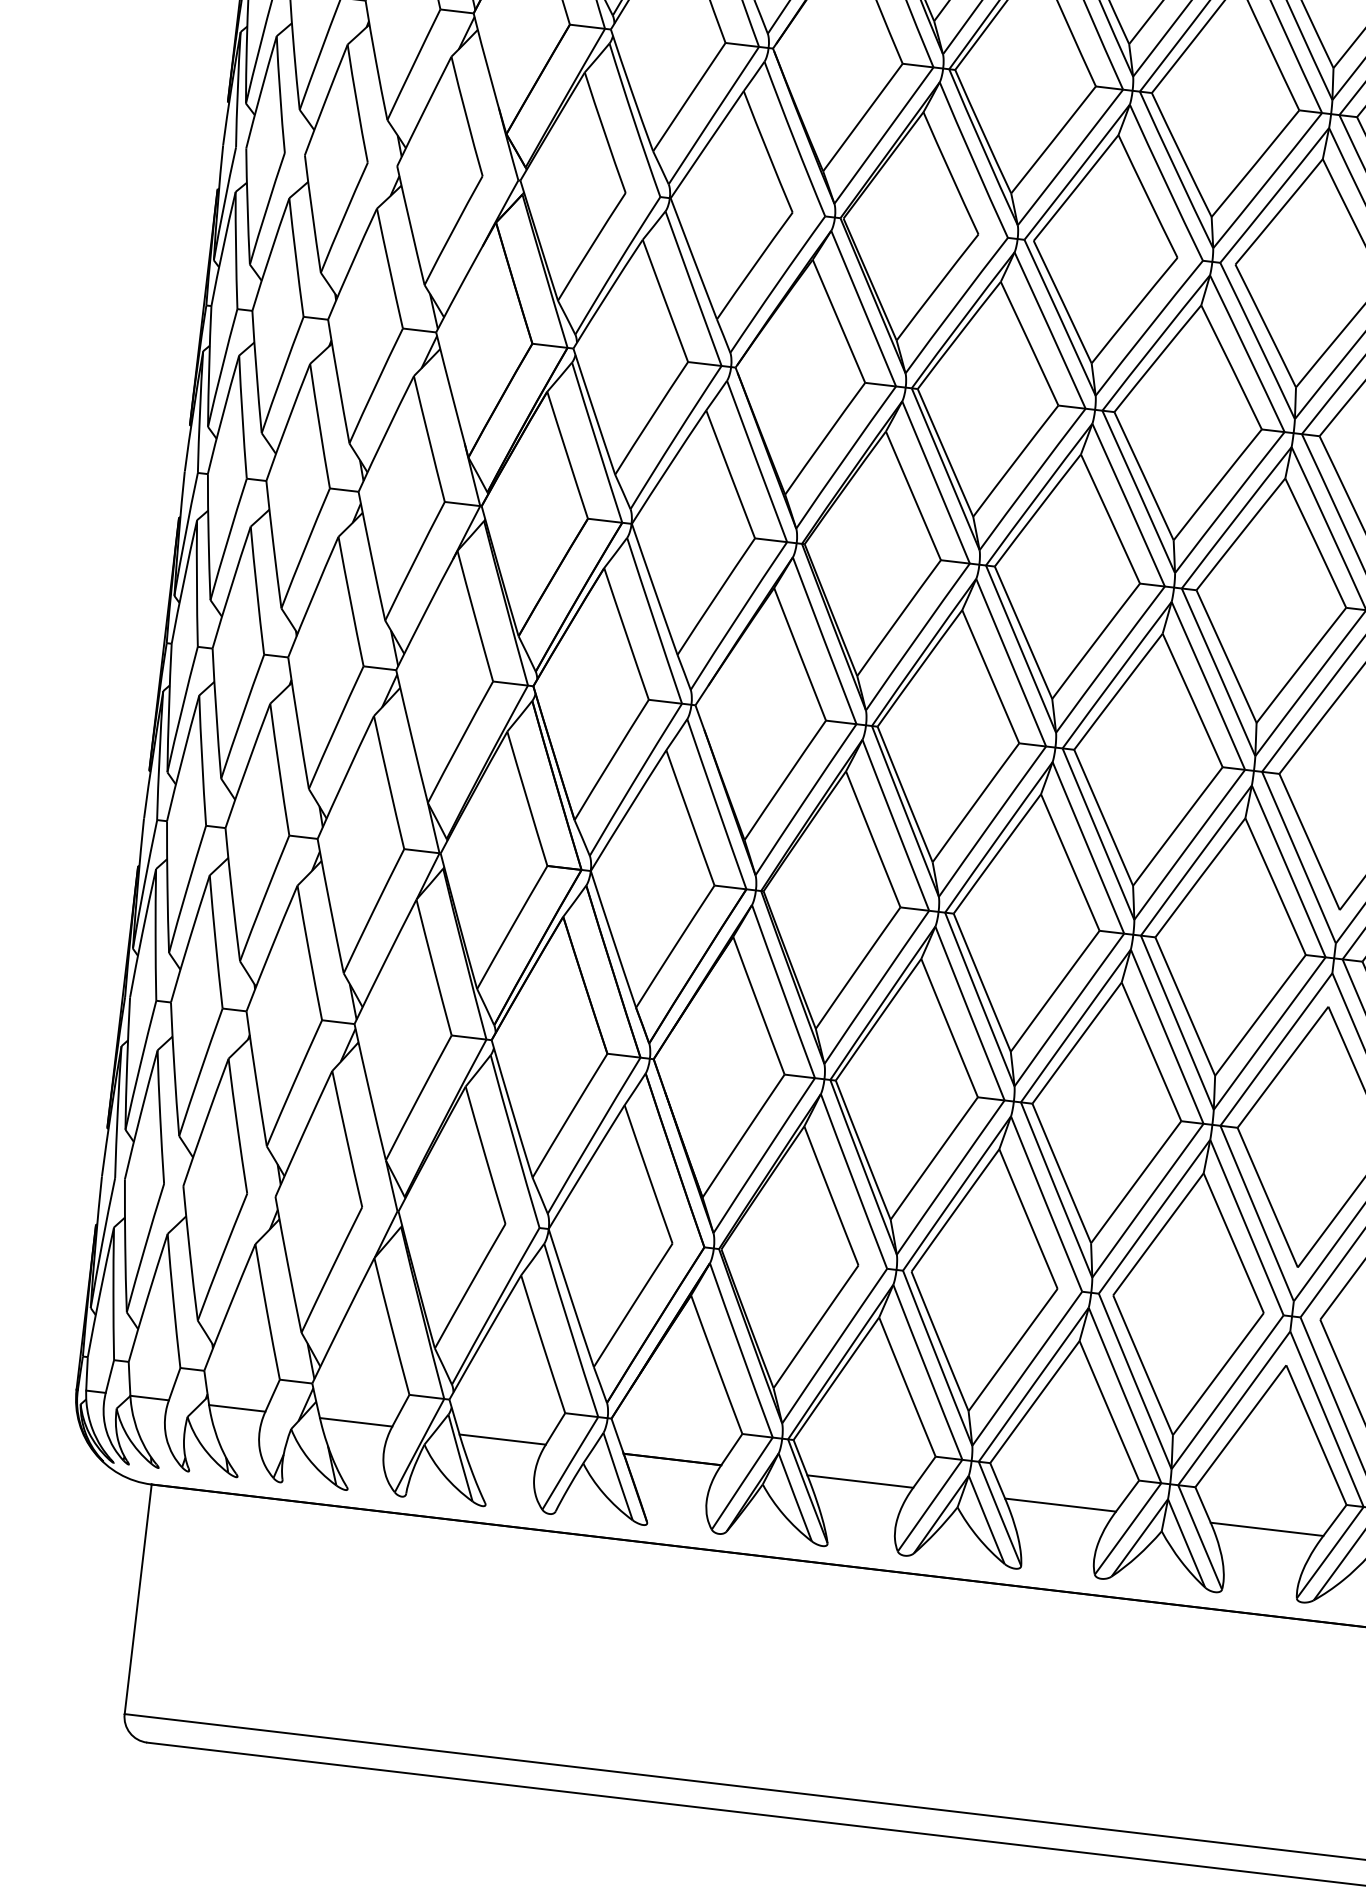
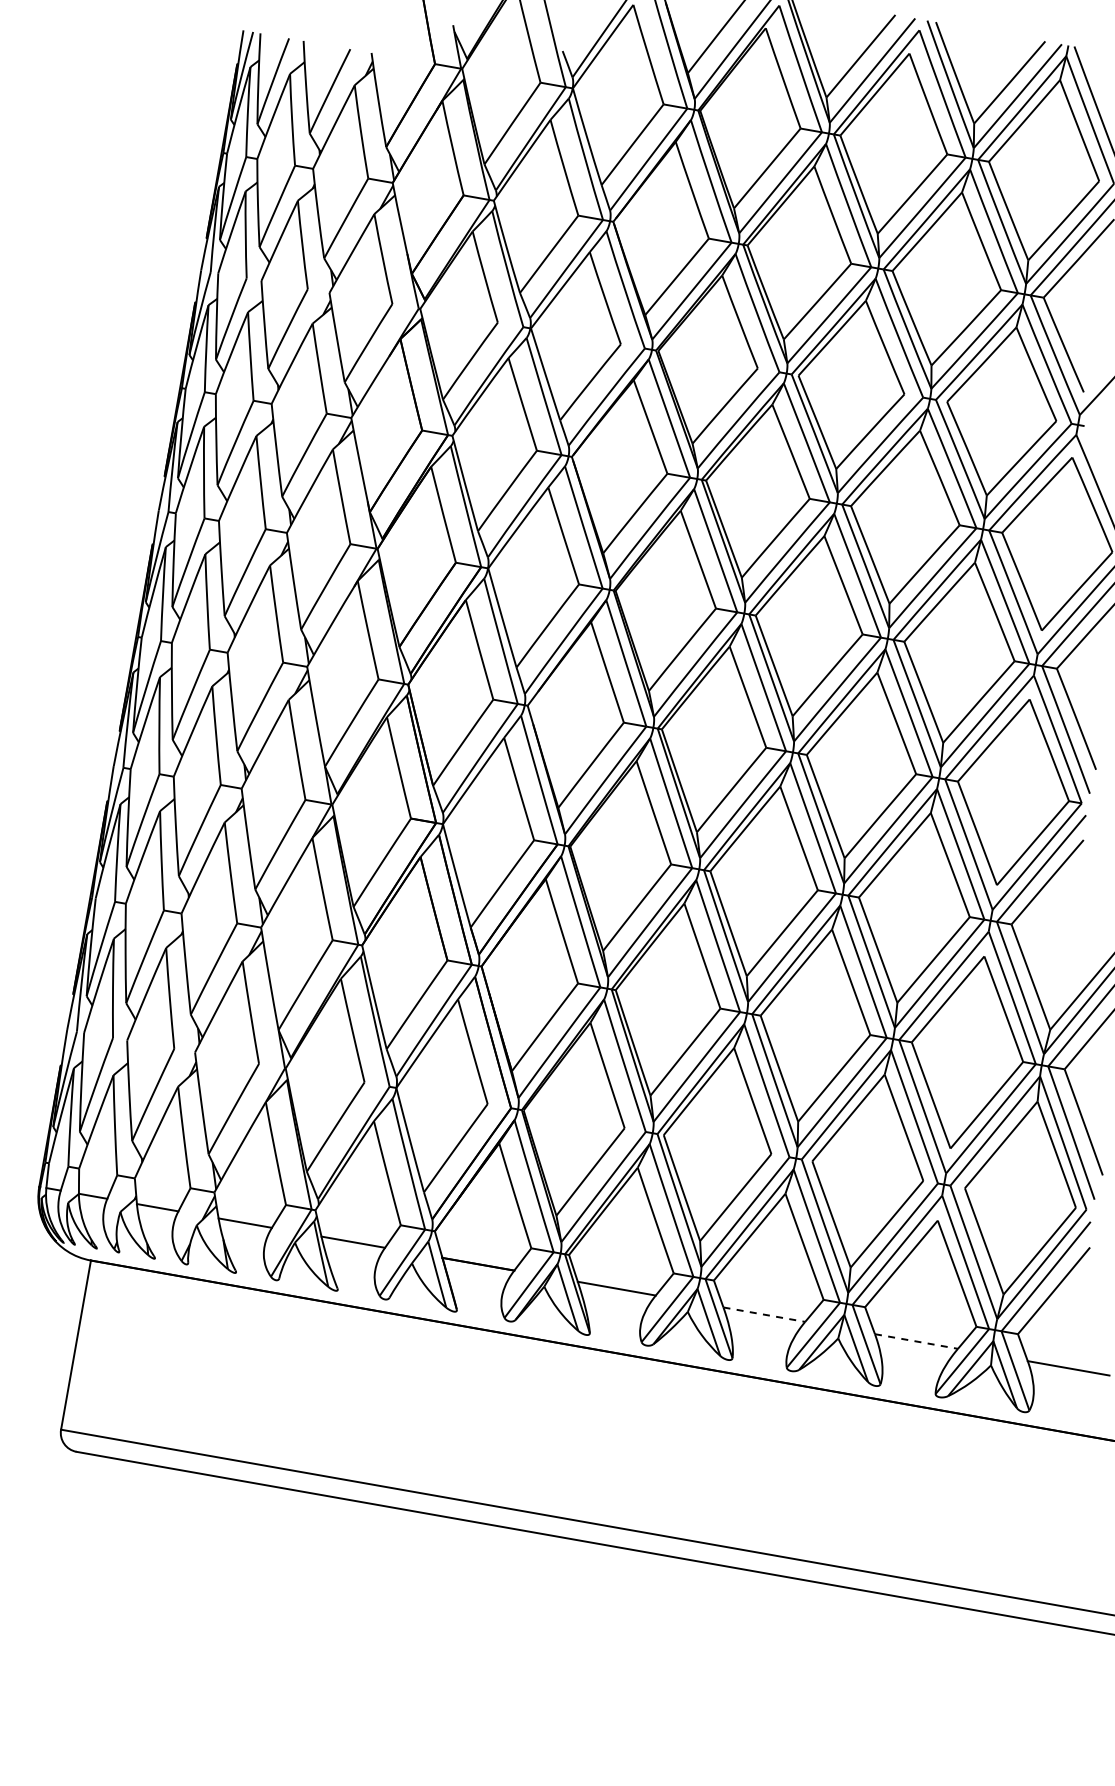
line: (1060, 1504) -> (764, 1314), solid -> dashed
line: (1267, 1529) -> (916, 1341), solid -> dashed

